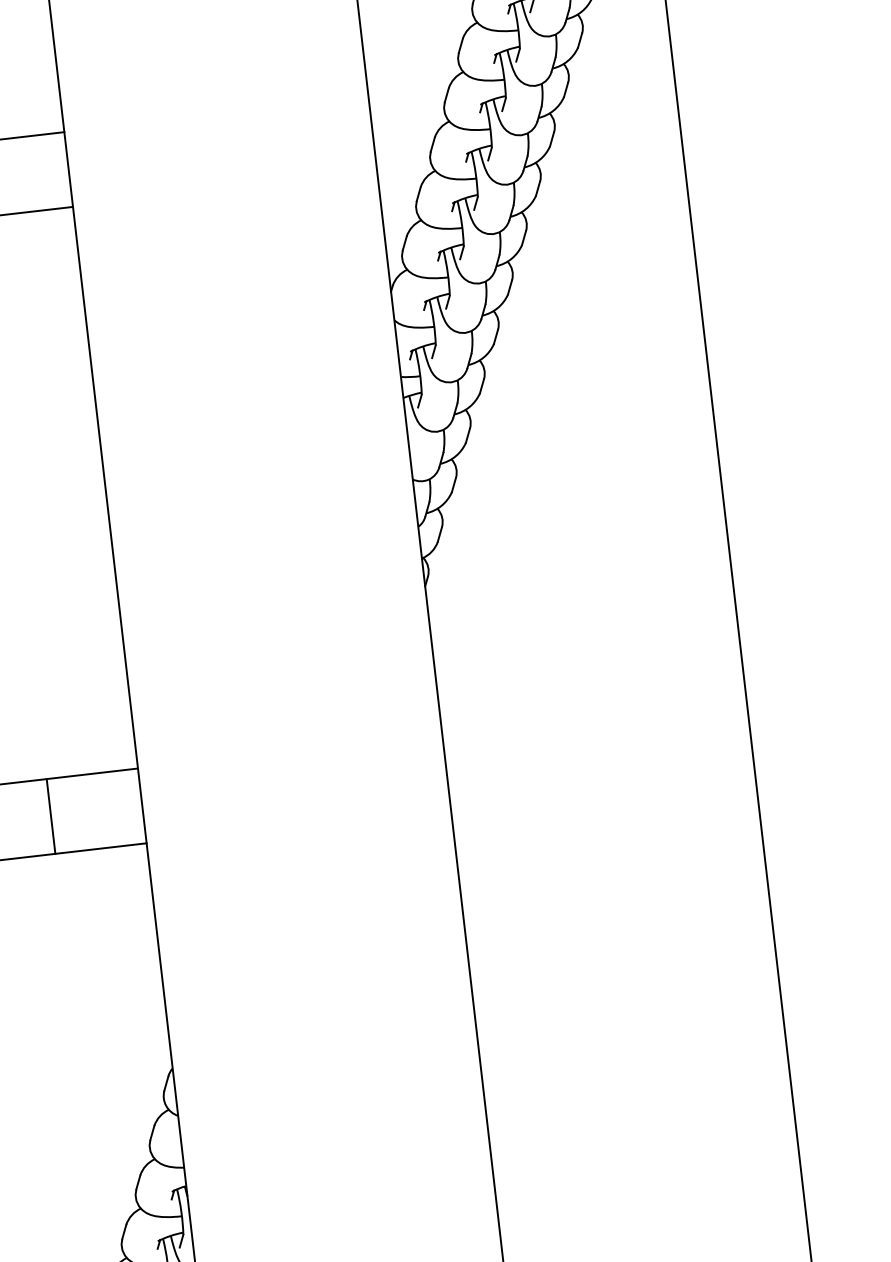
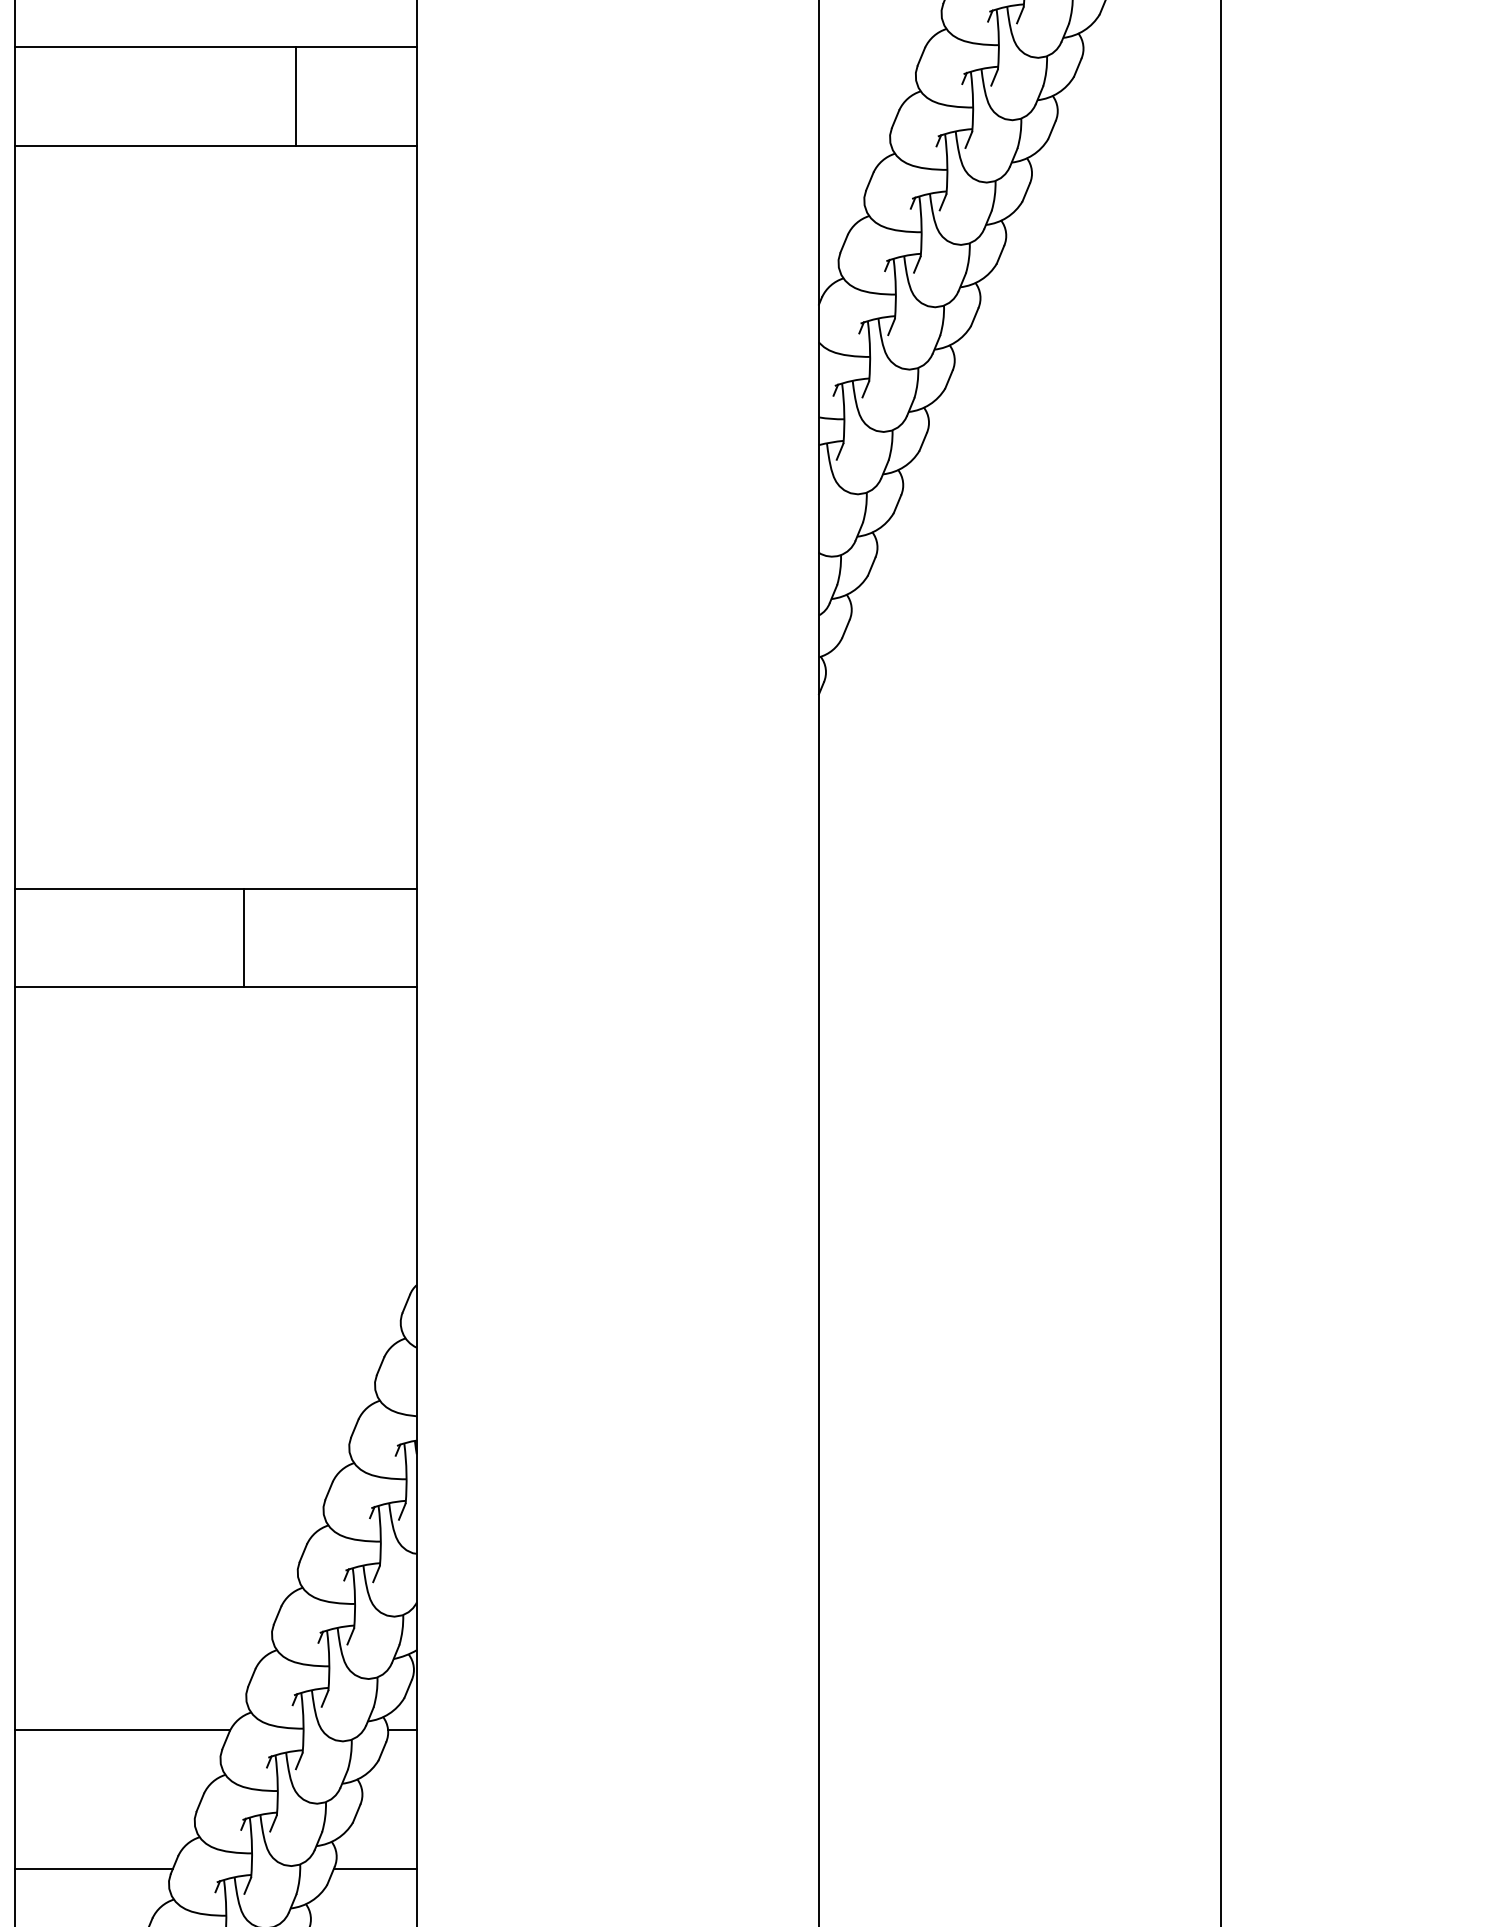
line: (51, 816) -> (244, 937), moved

